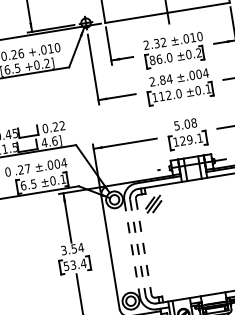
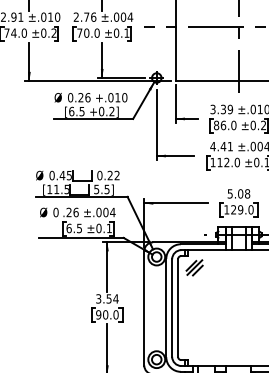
text: (154, 43) -> (221, 109), 2.32 -> 3.39
text: (160, 80) -> (221, 146), 2.84 -> 4.41
text: (199, 137) -> (250, 209), 129.1 -> 129.0
text: (49, 142) -> (101, 189), 4.6] -> 5.5]
text: (27, 168) -> (75, 212), .27 -> .26
line: (144, 247) -> (178, 308), dashed -> solid
line: (138, 248) -> (172, 308), dashed -> solid
line: (132, 249) -> (166, 308), dashed -> solid
text: (75, 264) -> (107, 314), 53.4 -> 90.0

